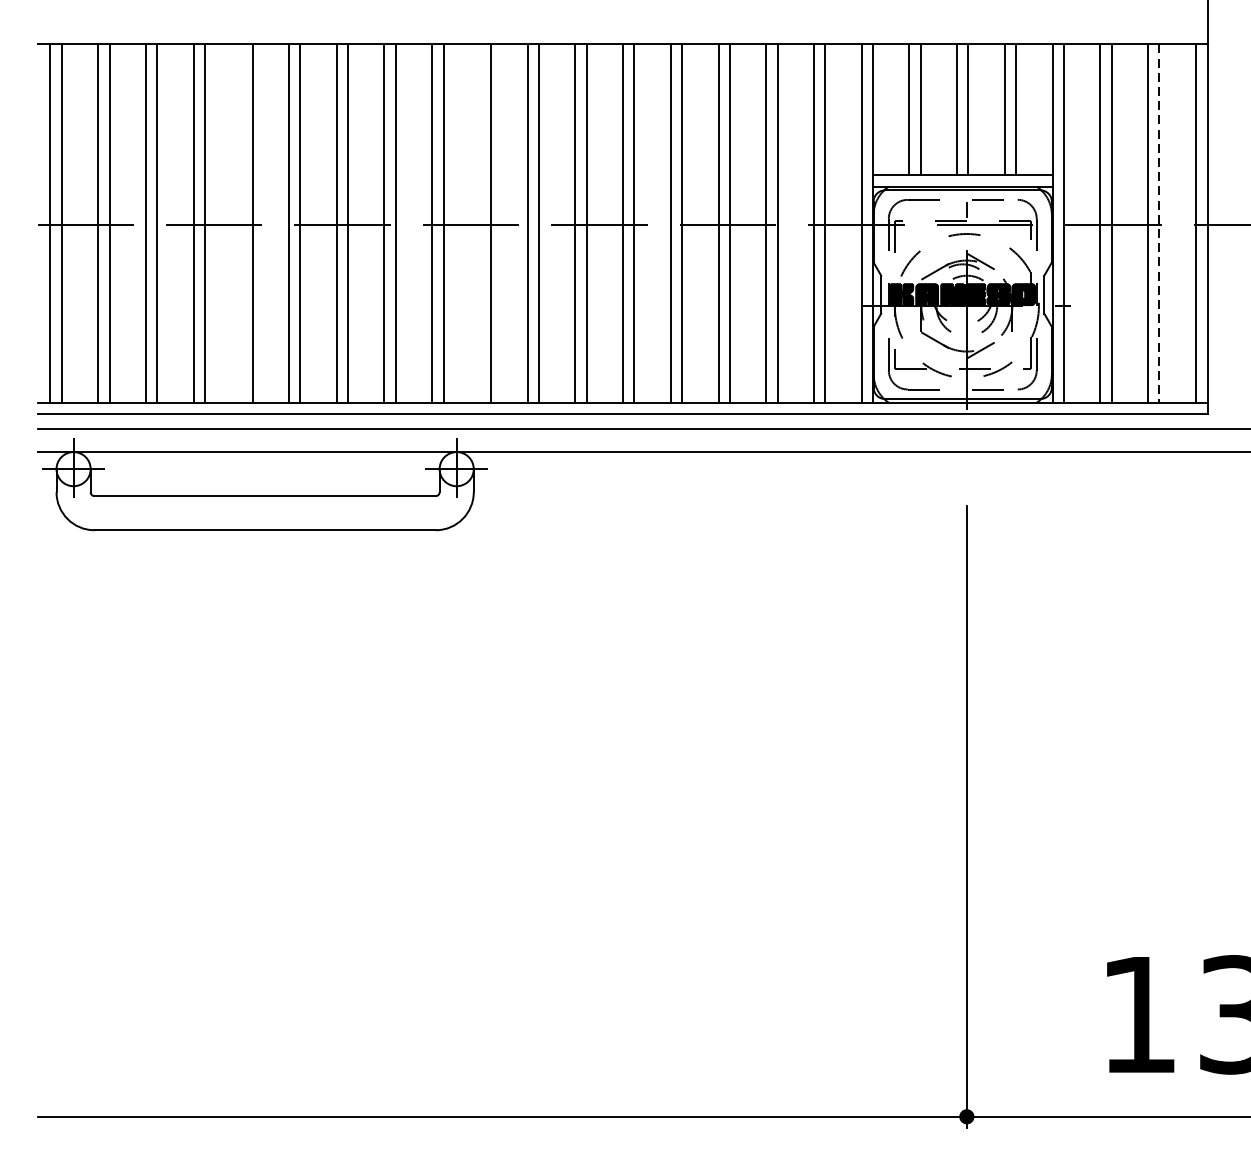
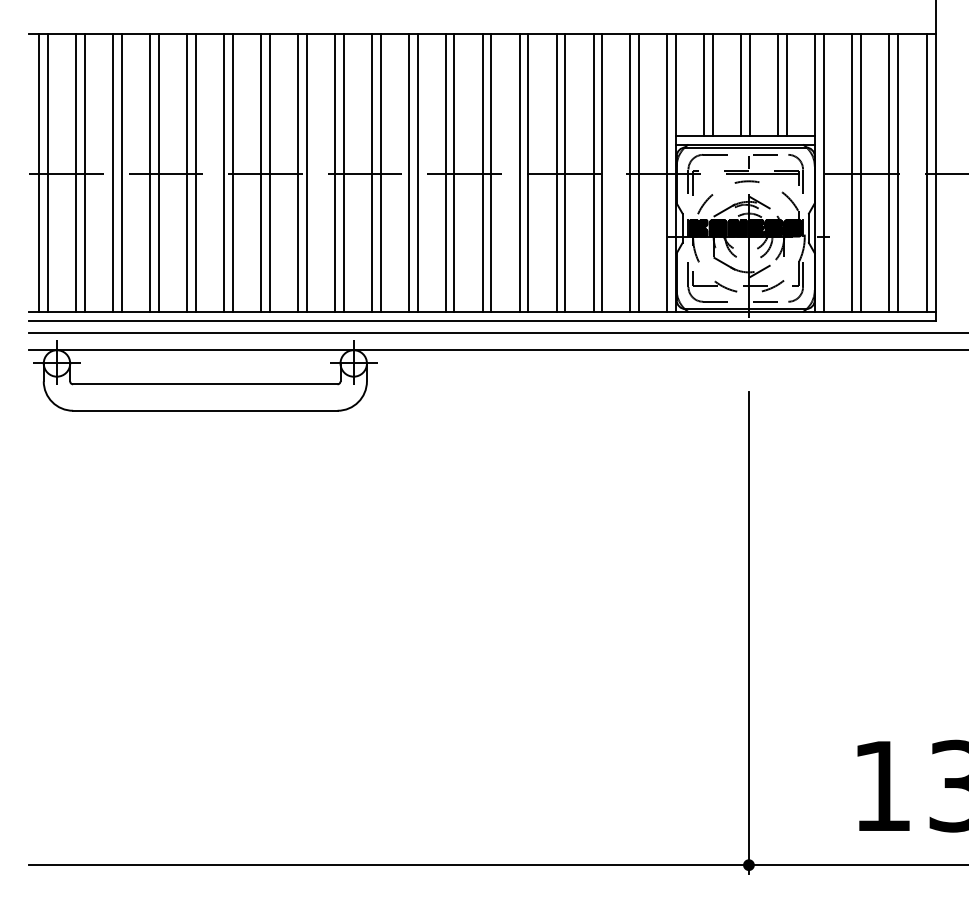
line: (240, 223) -> (186, 173), added
line: (479, 223) -> (371, 173), added
line: (1159, 223) -> (898, 173), dashed -> solid

